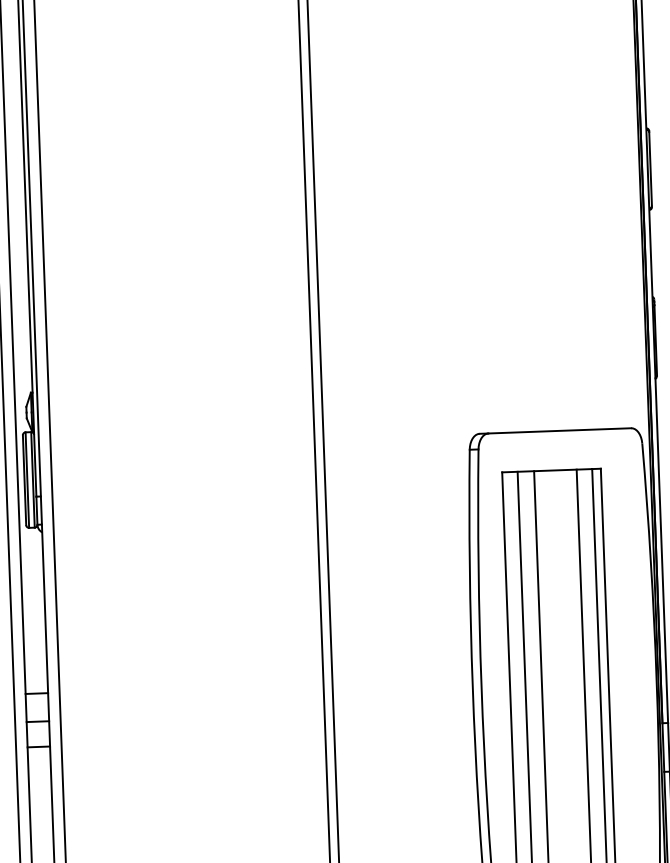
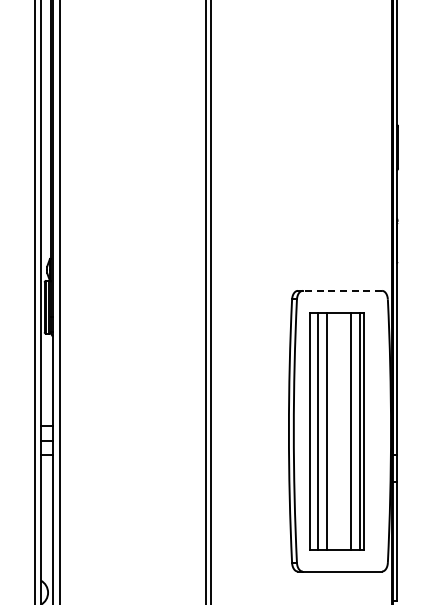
line: (559, 430) -> (342, 290), solid -> dashed

